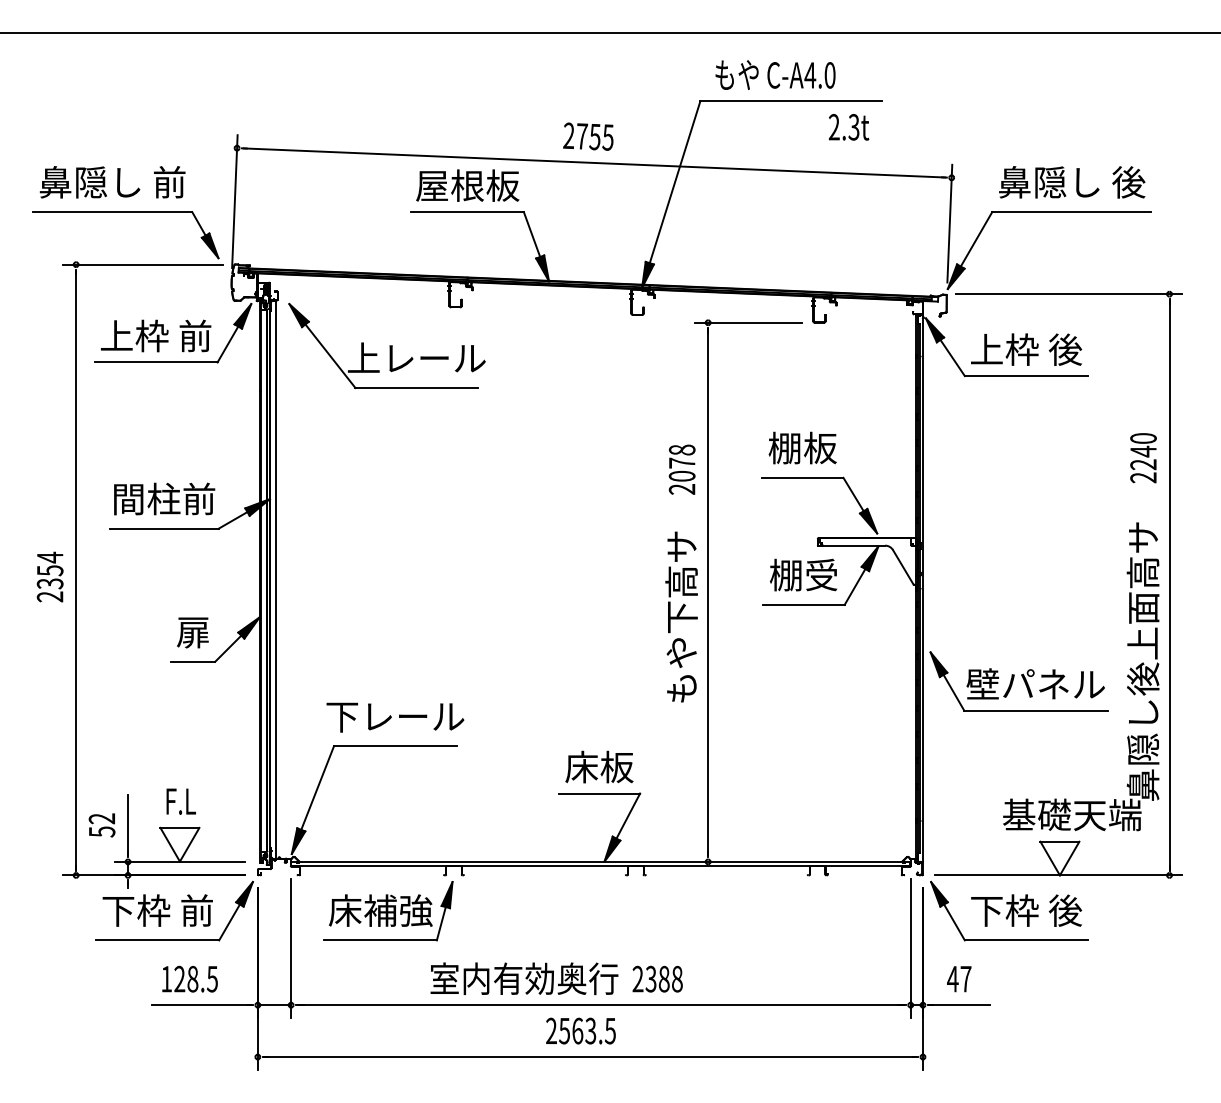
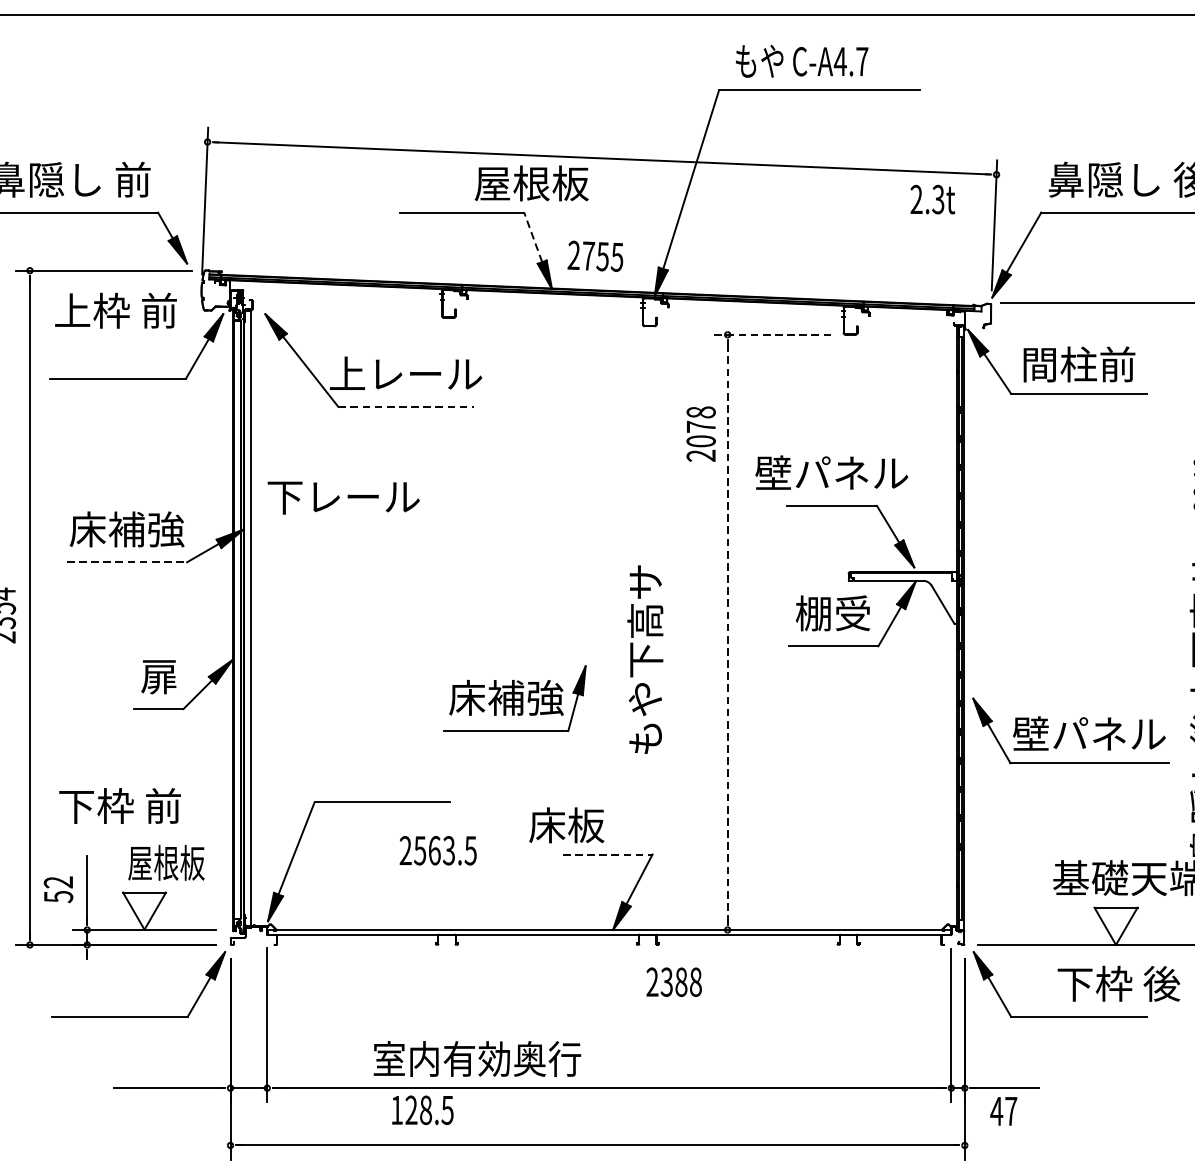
text: (829, 75) -> (861, 61), C-A4.0 -> C-A4.7
text: (848, 127) -> (932, 199), moved
text: (588, 136) -> (595, 256), moved
text: (467, 185) -> (531, 183), moved
line: (532, 234) -> (533, 237), solid -> dashed
line: (748, 322) -> (772, 334), solid -> dashed
text: (156, 335) -> (116, 310), moved
text: (1026, 349) -> (1079, 364), 上枠 後 -> 間柱前
line: (417, 388) -> (406, 407), solid -> dashed
text: (802, 447) -> (831, 472), 棚板 -> 壁パネル
text: (681, 469) -> (700, 433), moved
text: (164, 498) -> (127, 528), 間柱前 -> 床補強
line: (164, 528) -> (127, 561), solid -> dashed
line: (708, 591) -> (728, 631), solid -> dashed
text: (681, 616) -> (645, 659), moved
text: (395, 717) -> (343, 497), moved
text: (599, 766) -> (566, 824), moved
line: (599, 793) -> (607, 854), solid -> dashed
text: (199, 800) -> (166, 862), F.L -> 屋根板
text: (157, 910) -> (119, 805), moved
text: (1026, 910) -> (1118, 983), moved
part: (388, 911) -> (514, 698), moved
text: (189, 978) -> (422, 1109), moved
text: (524, 978) -> (477, 1058), moved
text: (657, 978) -> (673, 981), moved
text: (959, 979) -> (1004, 1111), moved
text: (580, 1030) -> (437, 850), moved

